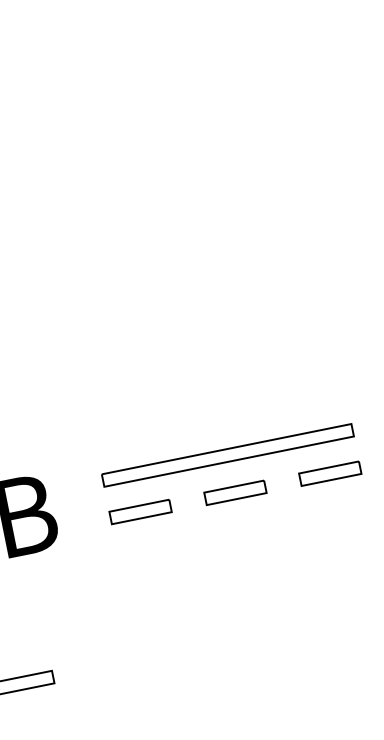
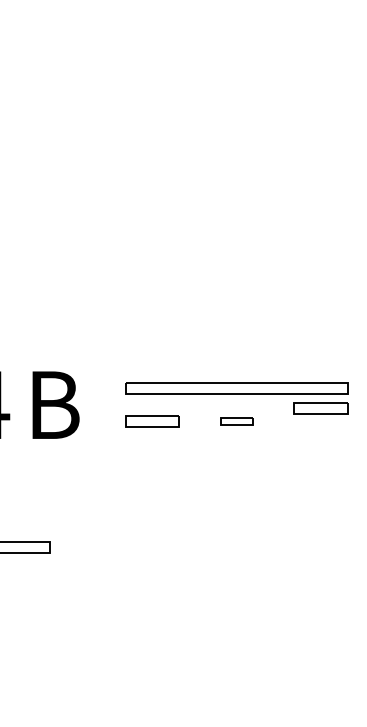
part: (329, 473) -> (320, 408), moved
part: (234, 492) -> (236, 421), size x0.6

